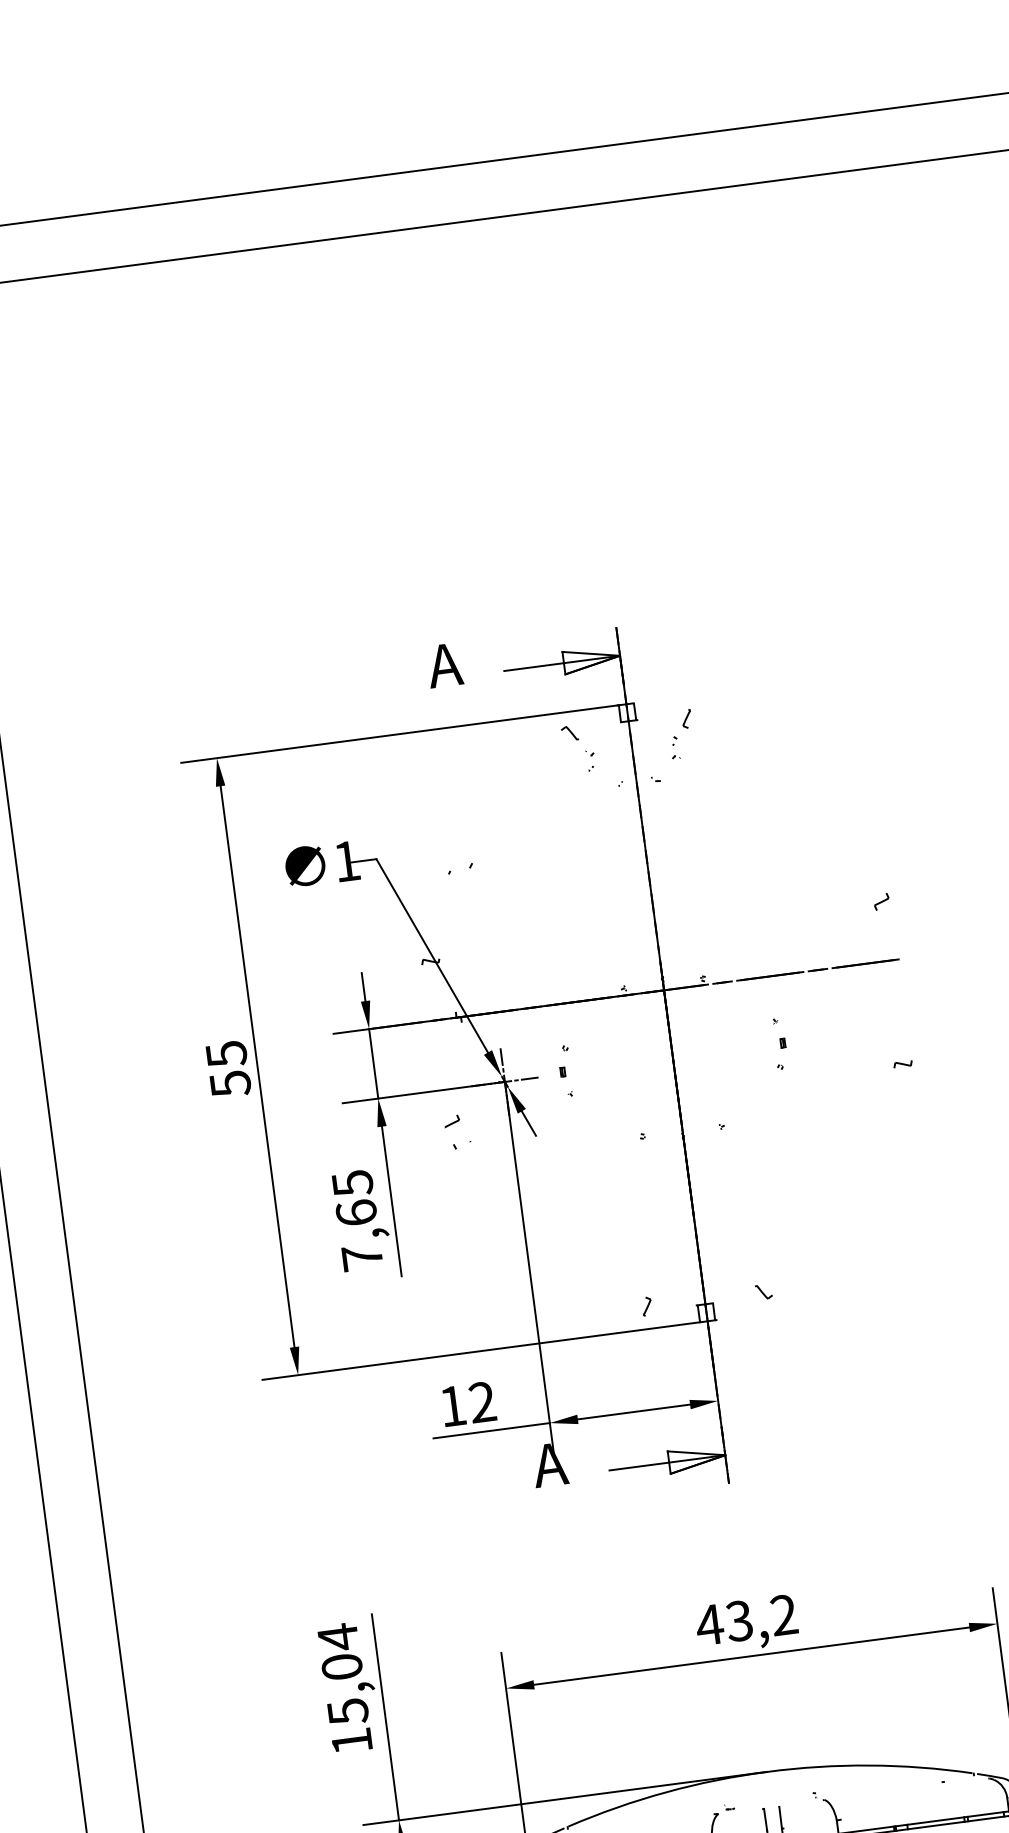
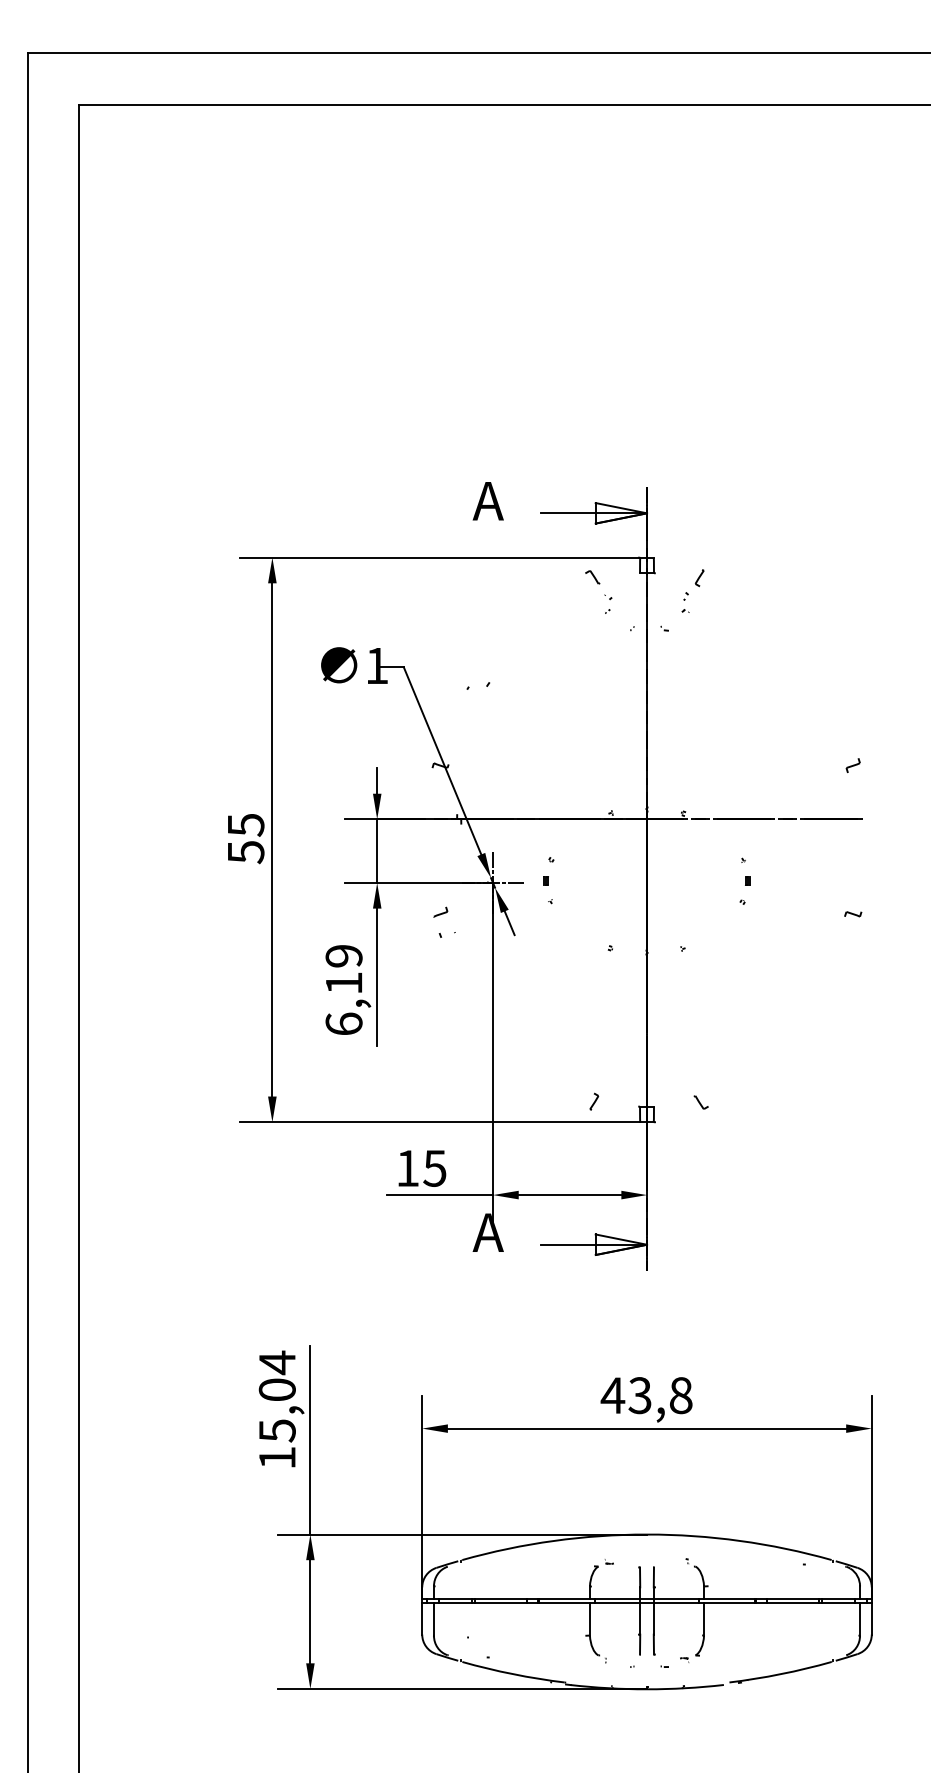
text: (356, 1220) -> (343, 990), 7,65 -> 6,19
text: (482, 1402) -> (434, 1168), 12 -> 15
text: (783, 1615) -> (680, 1395), 43,2 -> 43,8

